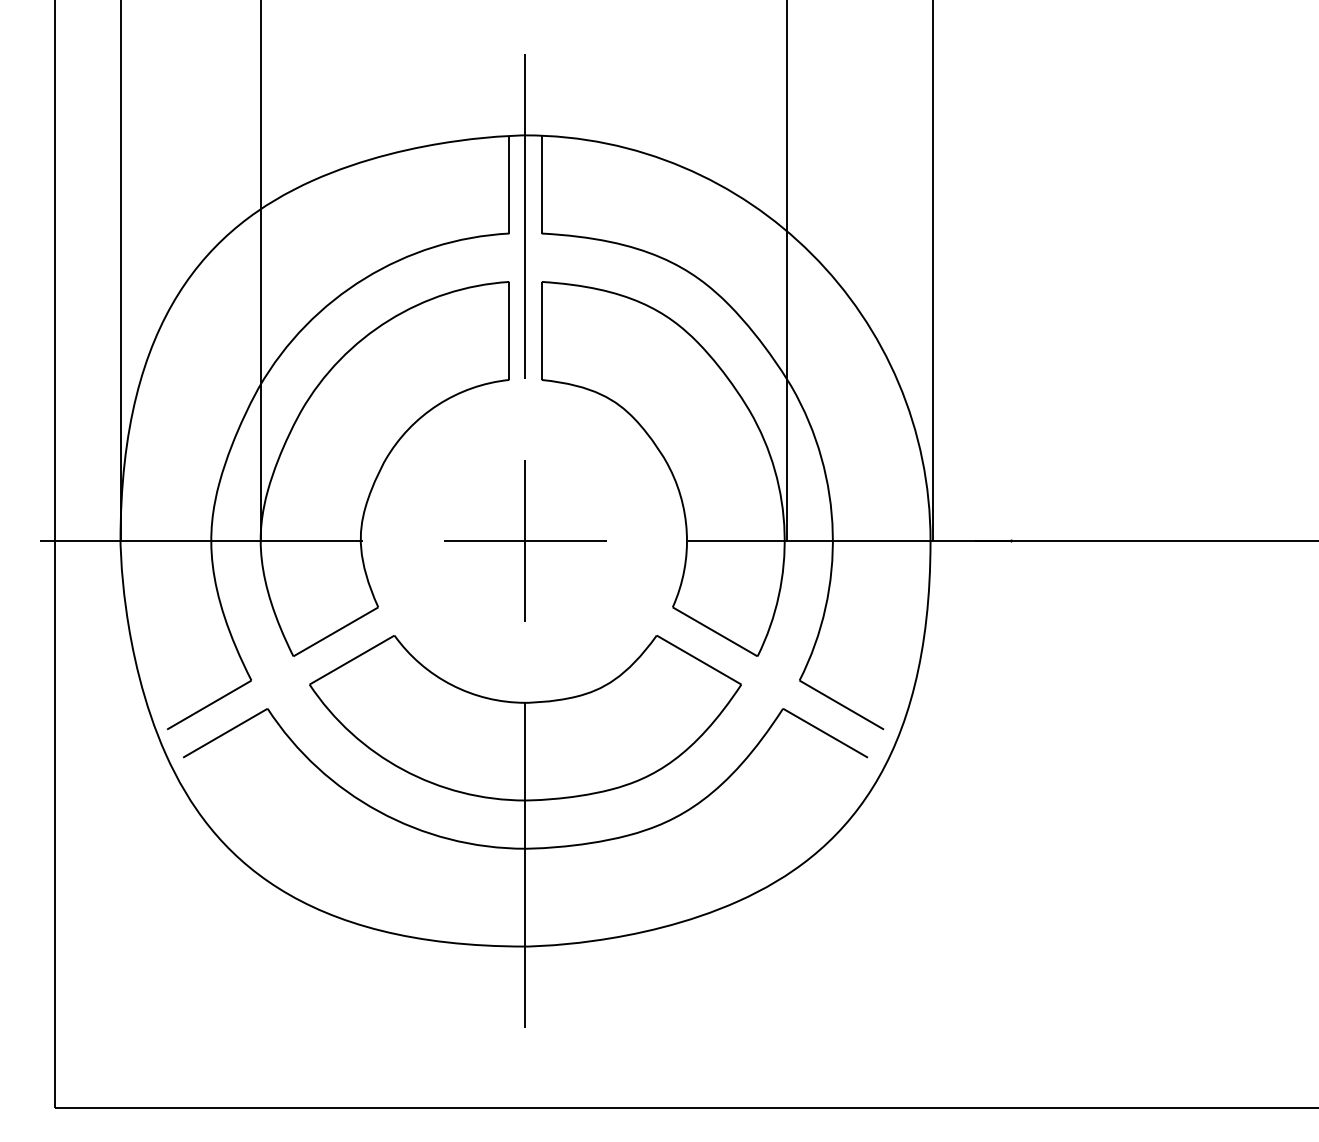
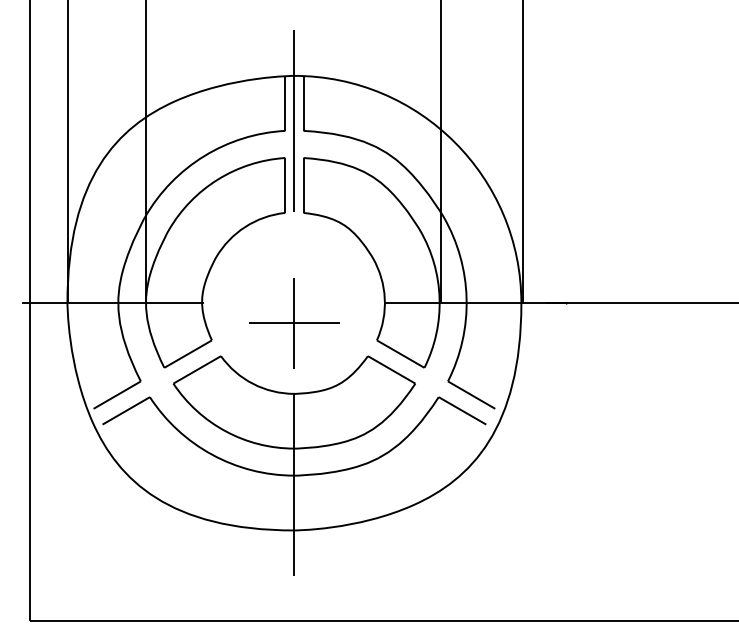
part: (525, 541) -> (294, 323), moved

